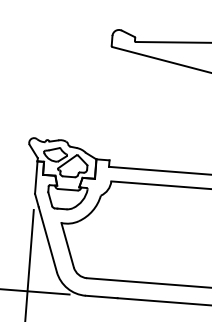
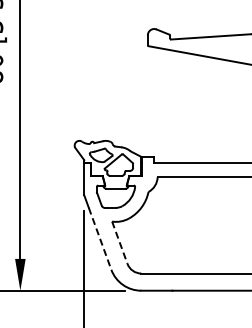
line: (48, 239) -> (100, 238), solid -> dashed
line: (68, 245) -> (120, 243), solid -> dashed

